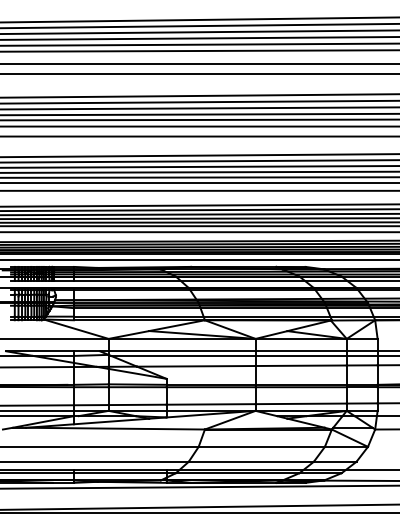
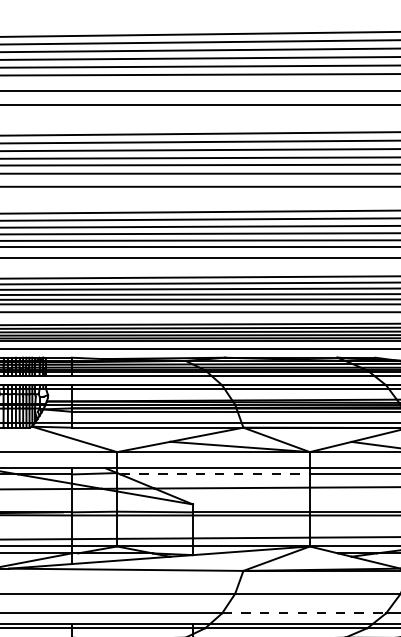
line: (183, 355) -> (215, 473), solid -> dashed
line: (251, 461) -> (304, 612), solid -> dashed

